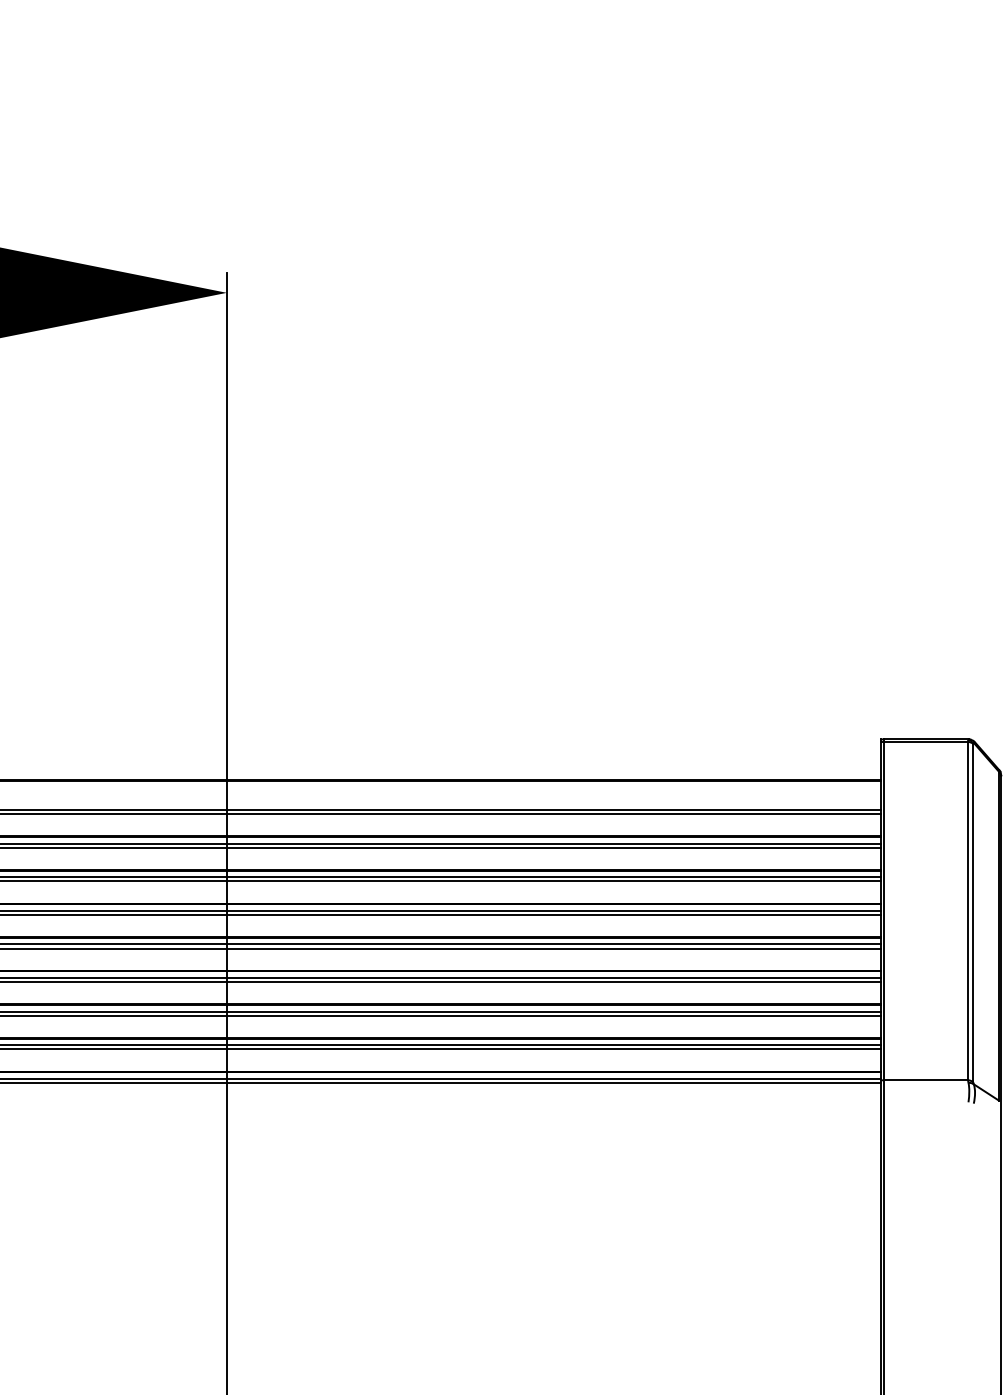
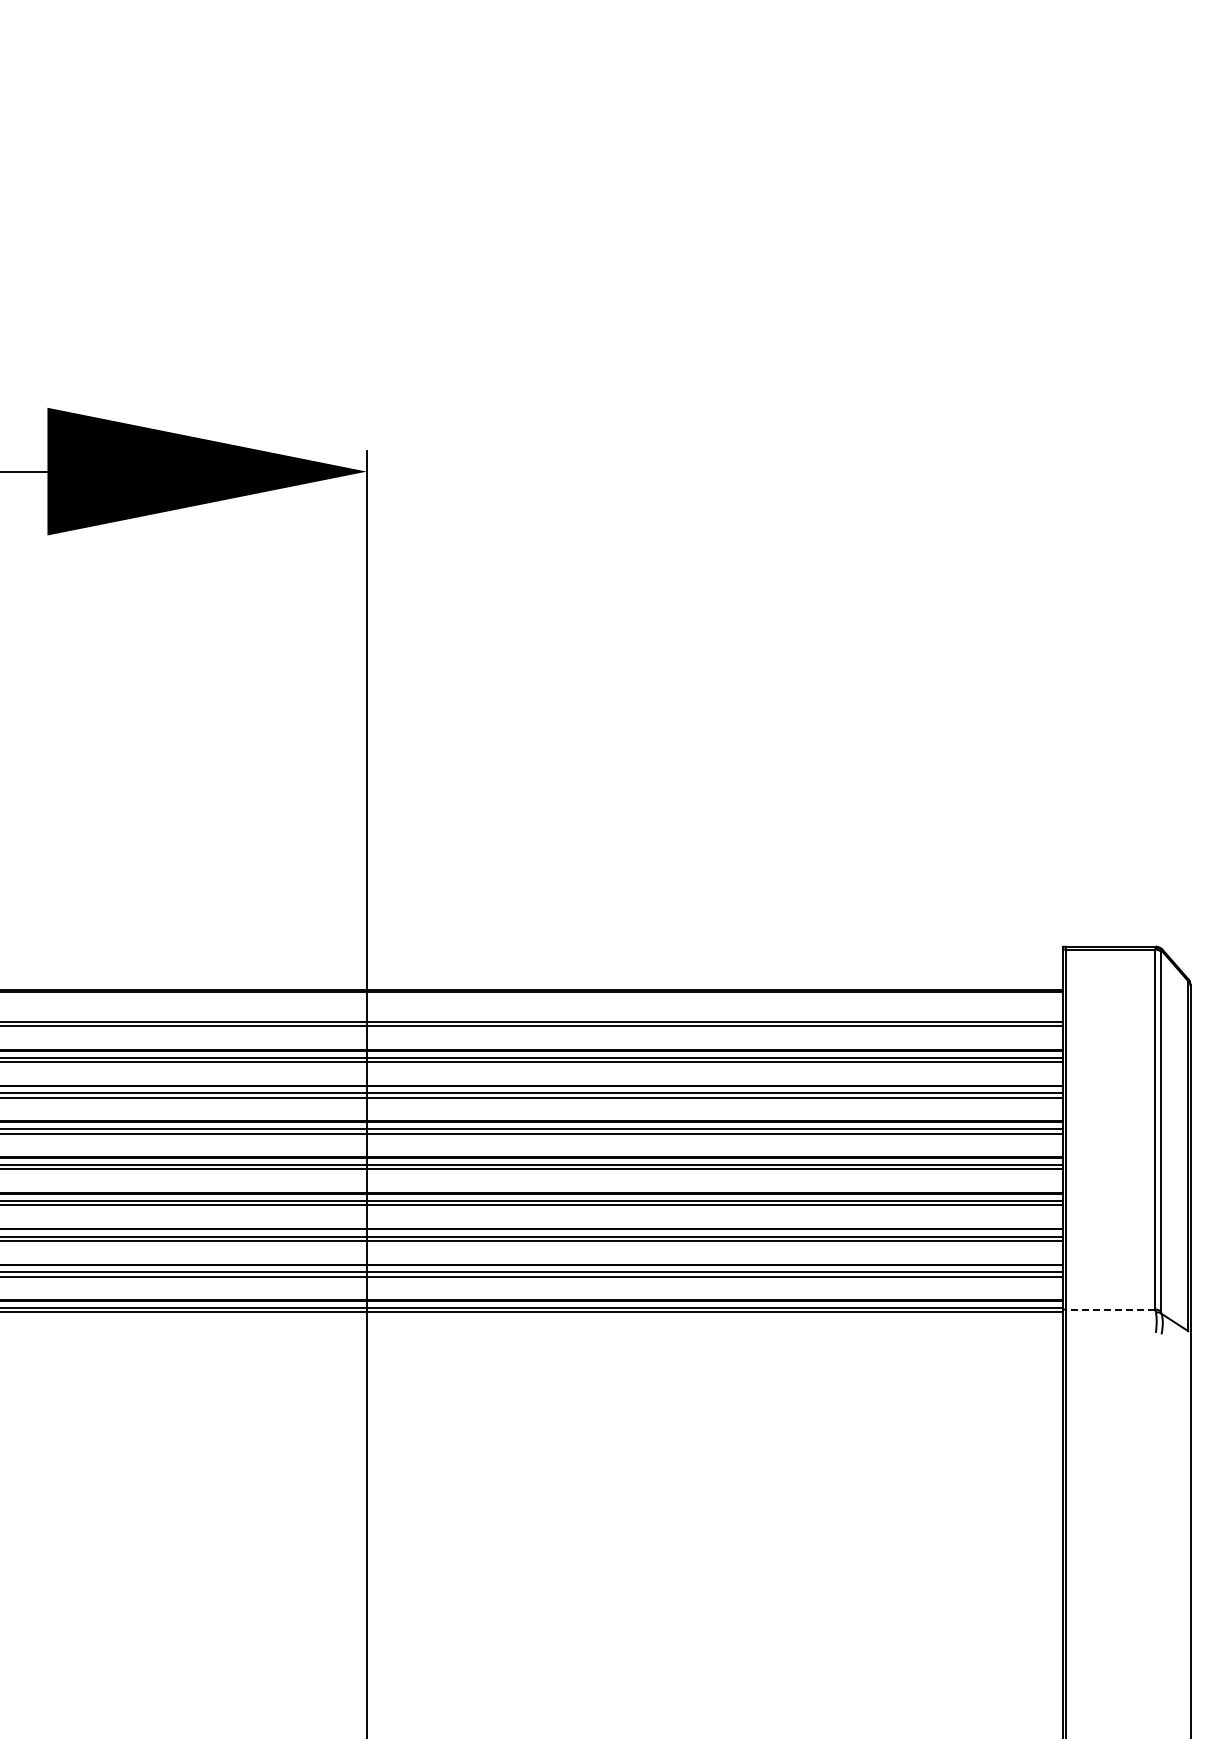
line: (925, 1080) -> (1110, 1309), solid -> dashed

